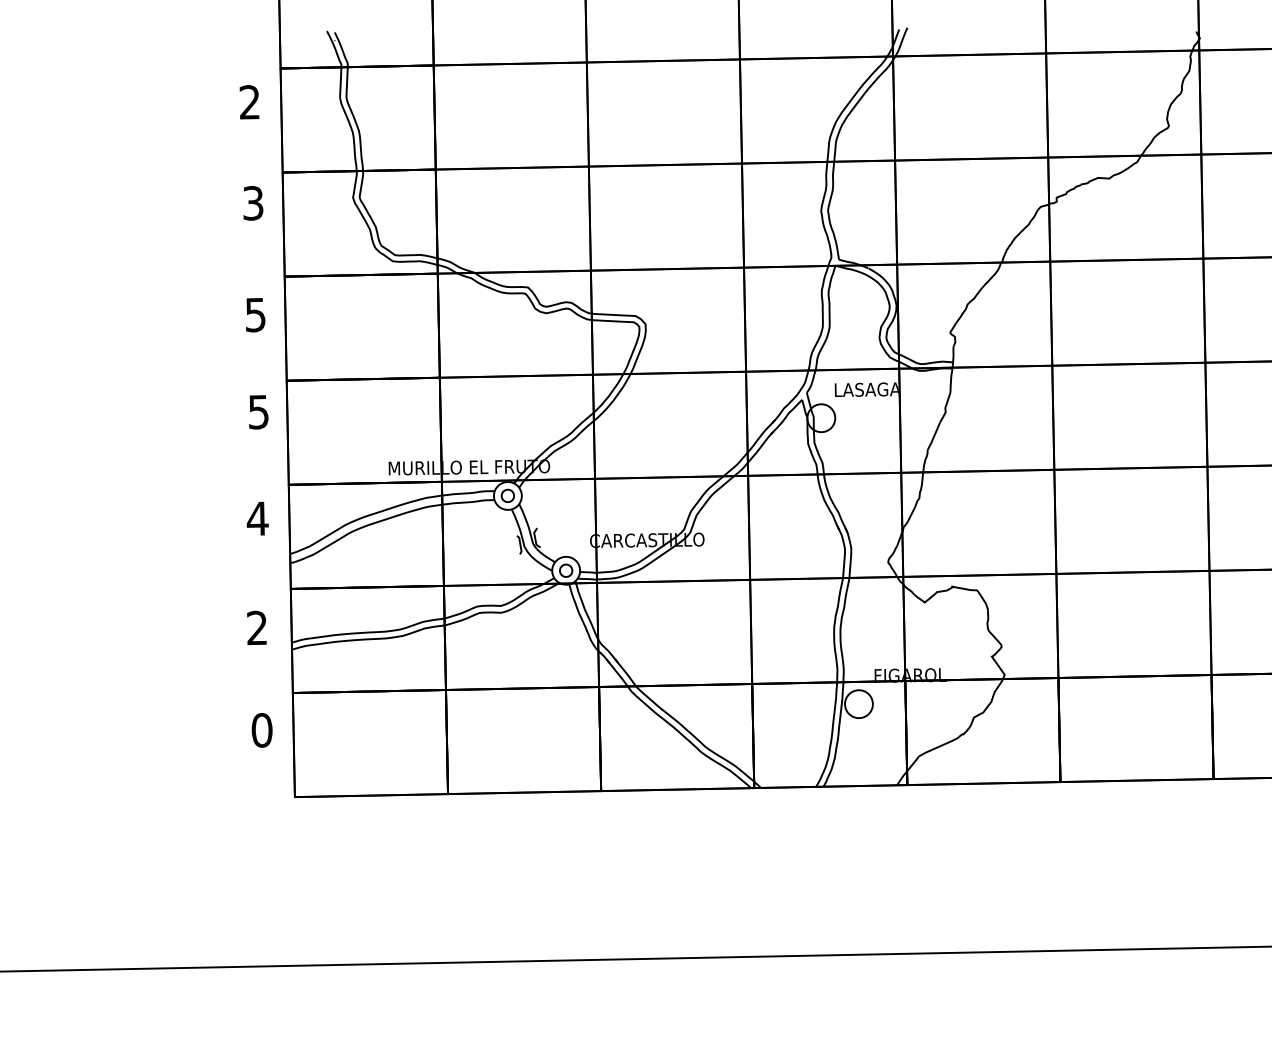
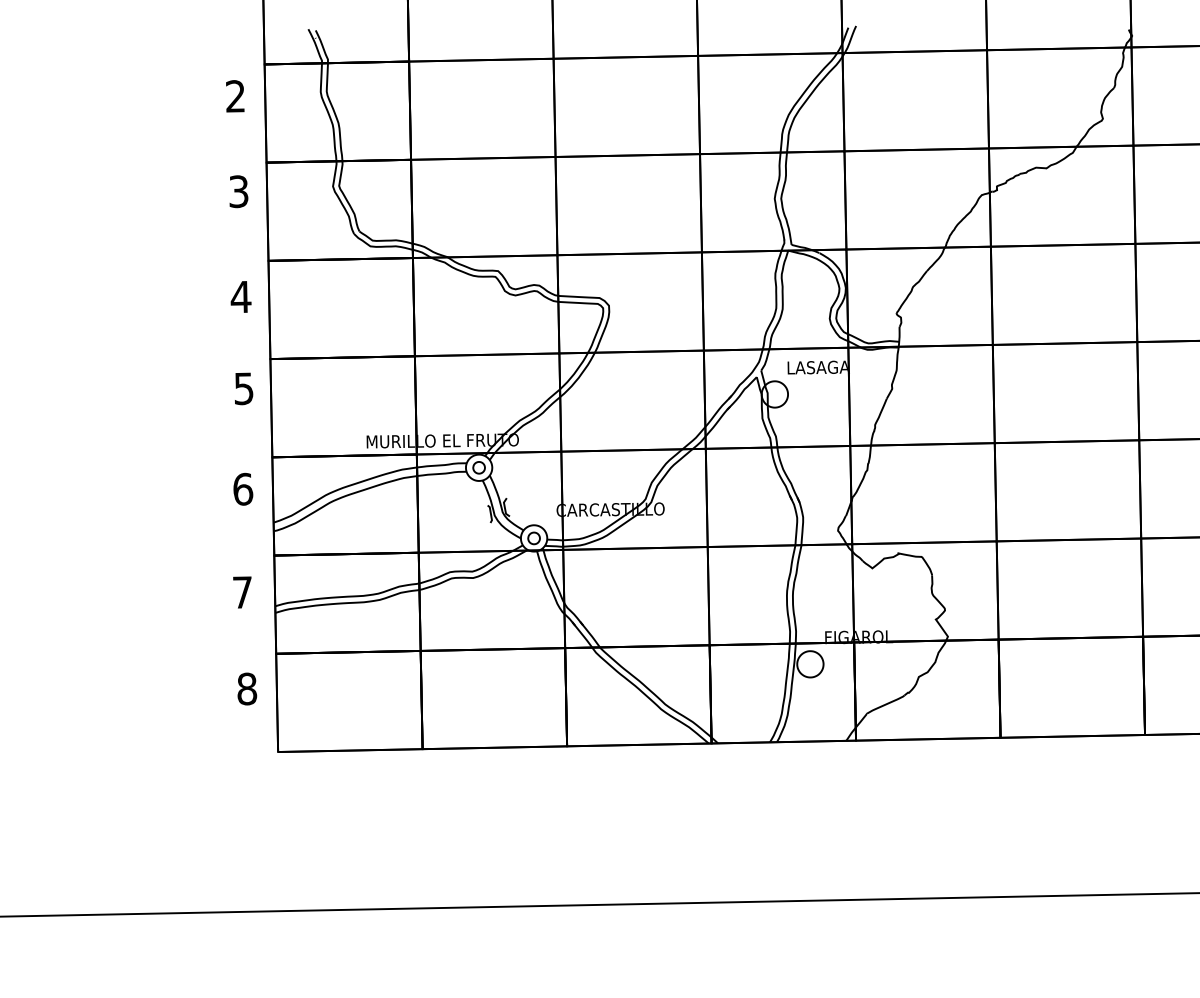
text: (255, 315) -> (240, 297), 5 -> 4
text: (257, 517) -> (242, 488), 4 -> 6
text: (257, 628) -> (242, 592), 2 -> 7
text: (262, 730) -> (247, 689), 0 -> 8

